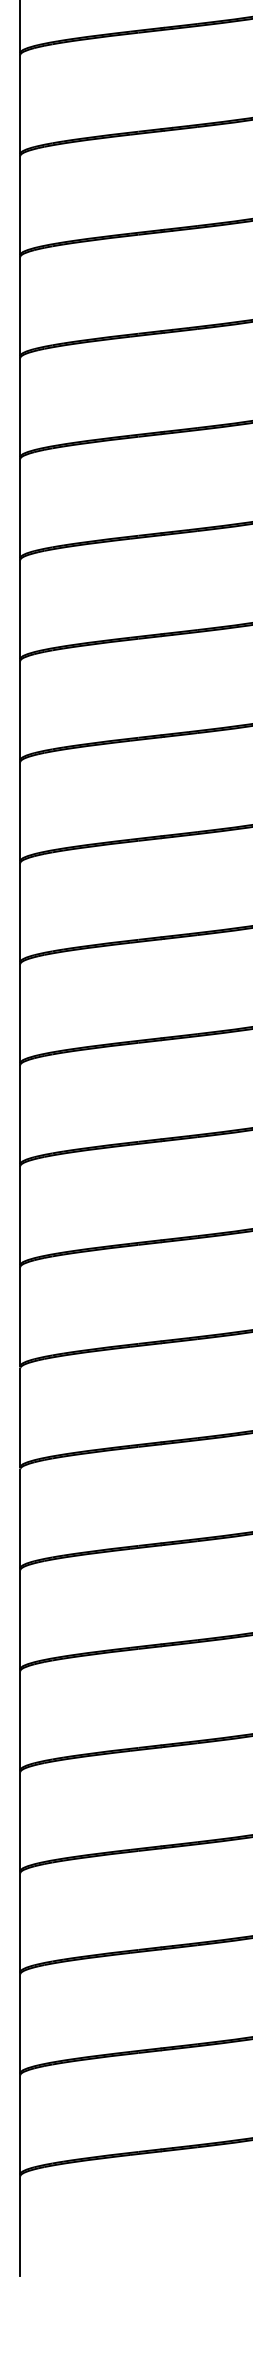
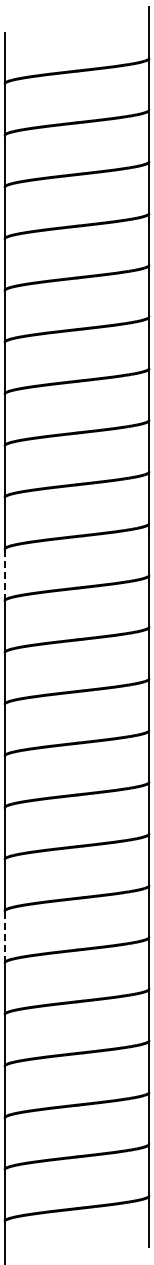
line: (19, 913) -> (4, 575), solid -> dashed
line: (19, 1620) -> (4, 937), solid -> dashed

